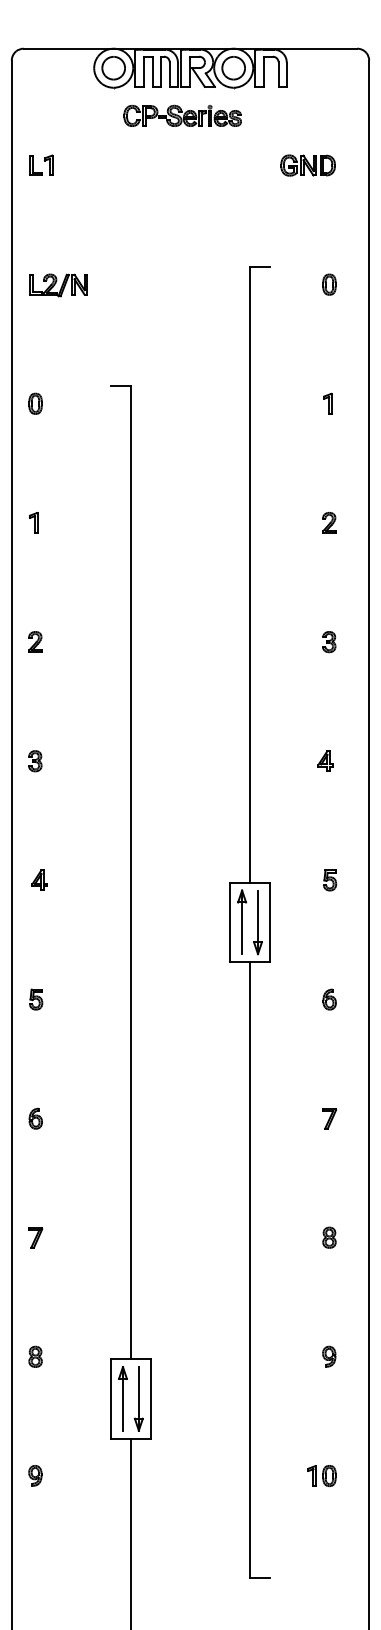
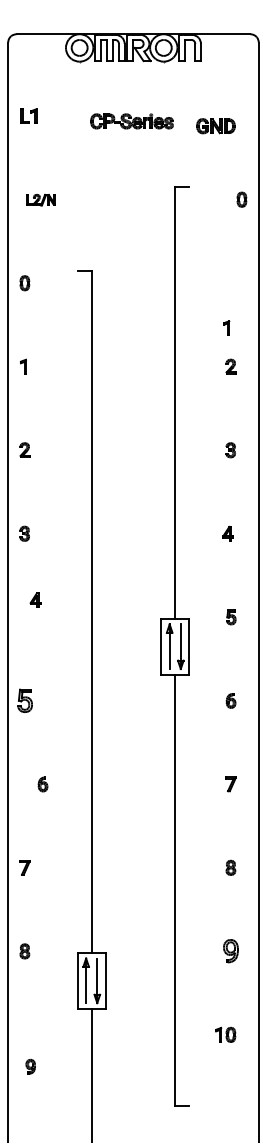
part: (181, 116) -> (131, 121), moved
part: (307, 165) -> (215, 126), moved
part: (57, 284) -> (40, 199), size x0.7
part: (328, 284) -> (241, 199), moved
part: (327, 402) -> (226, 327), moved
part: (39, 879) -> (35, 599), moved
part: (36, 999) -> (25, 700), size x1.6
part: (35, 1118) -> (42, 784), moved
part: (328, 1357) -> (230, 951), size x1.6
part: (35, 1475) -> (30, 1066), moved

